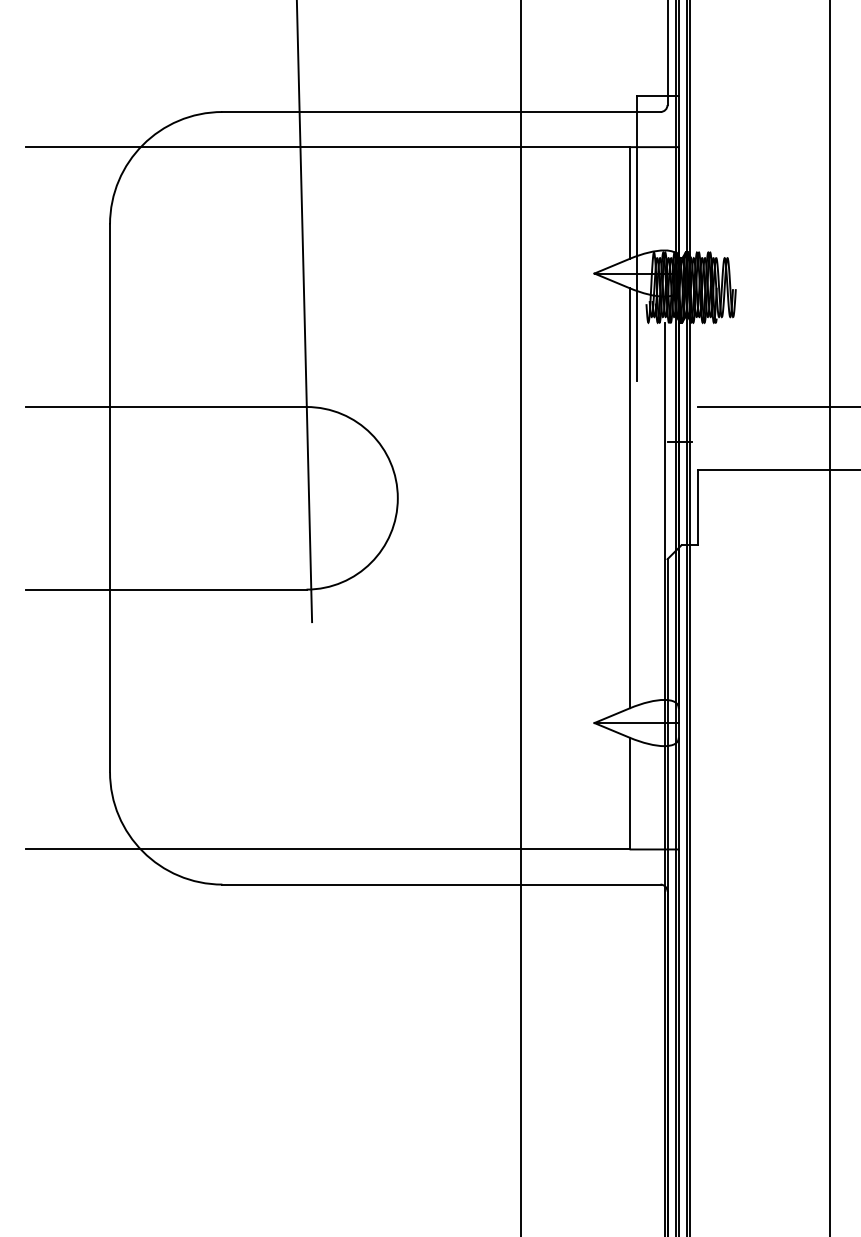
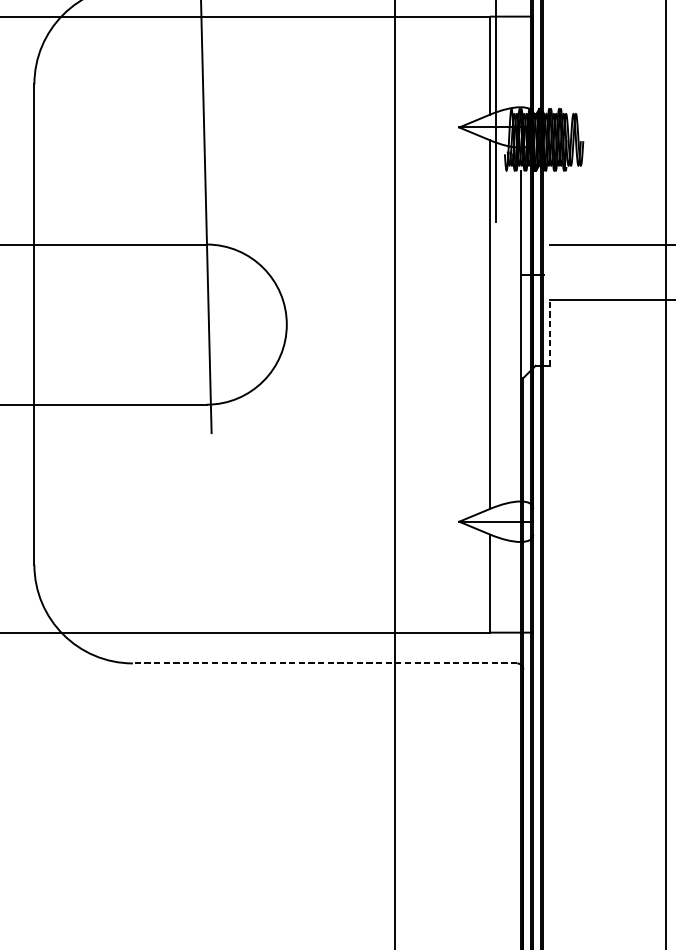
line: (698, 507) -> (550, 332), solid -> dashed
line: (440, 884) -> (324, 663), solid -> dashed

